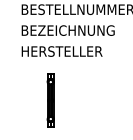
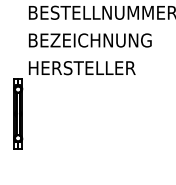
part: (50, 100) -> (18, 113), moved

